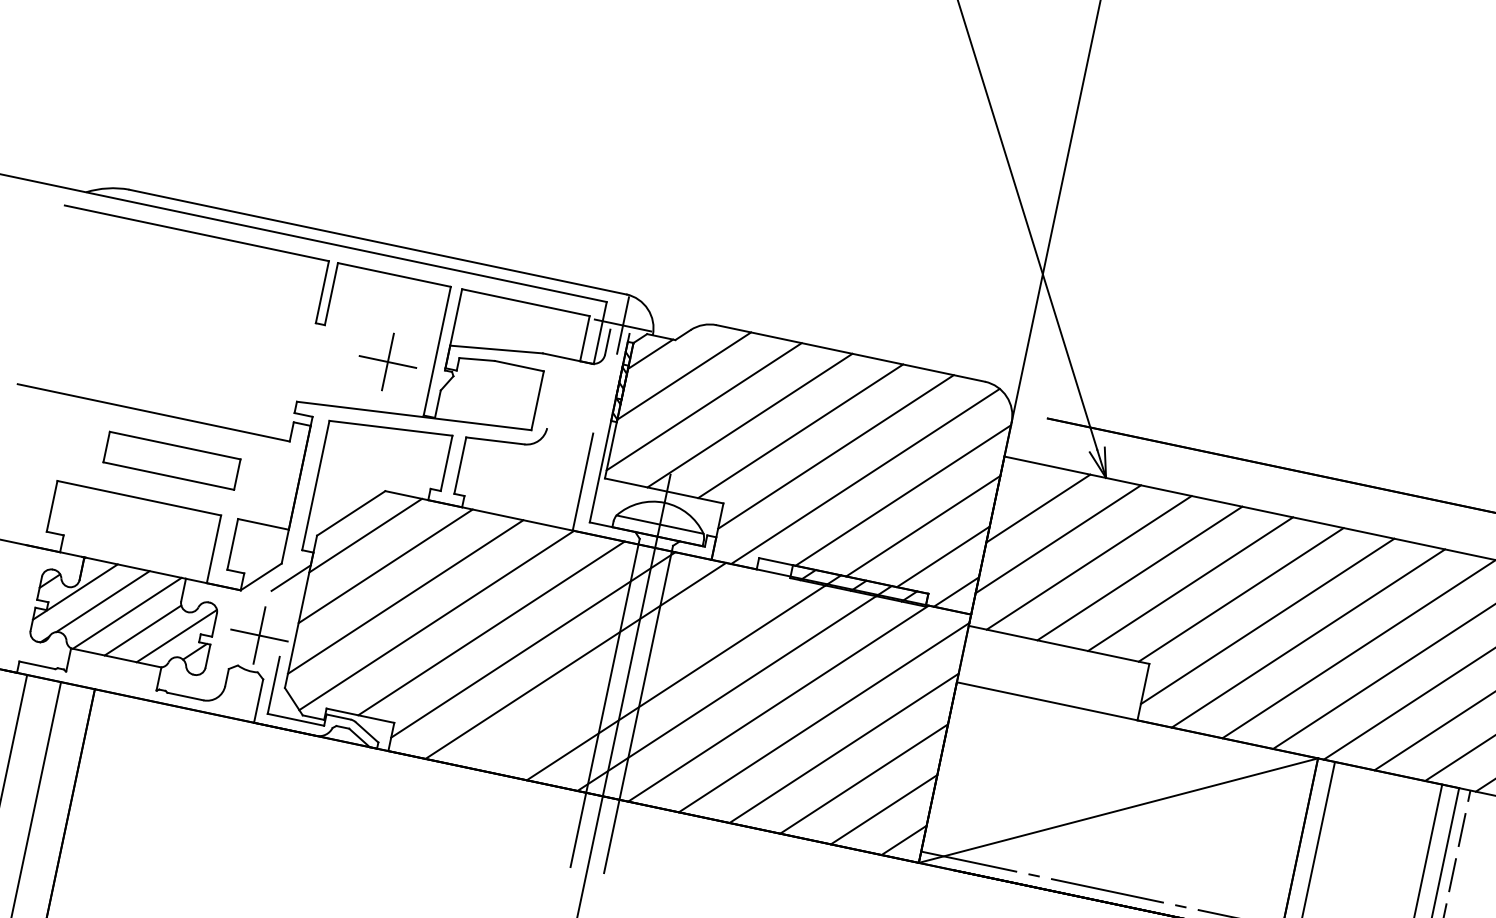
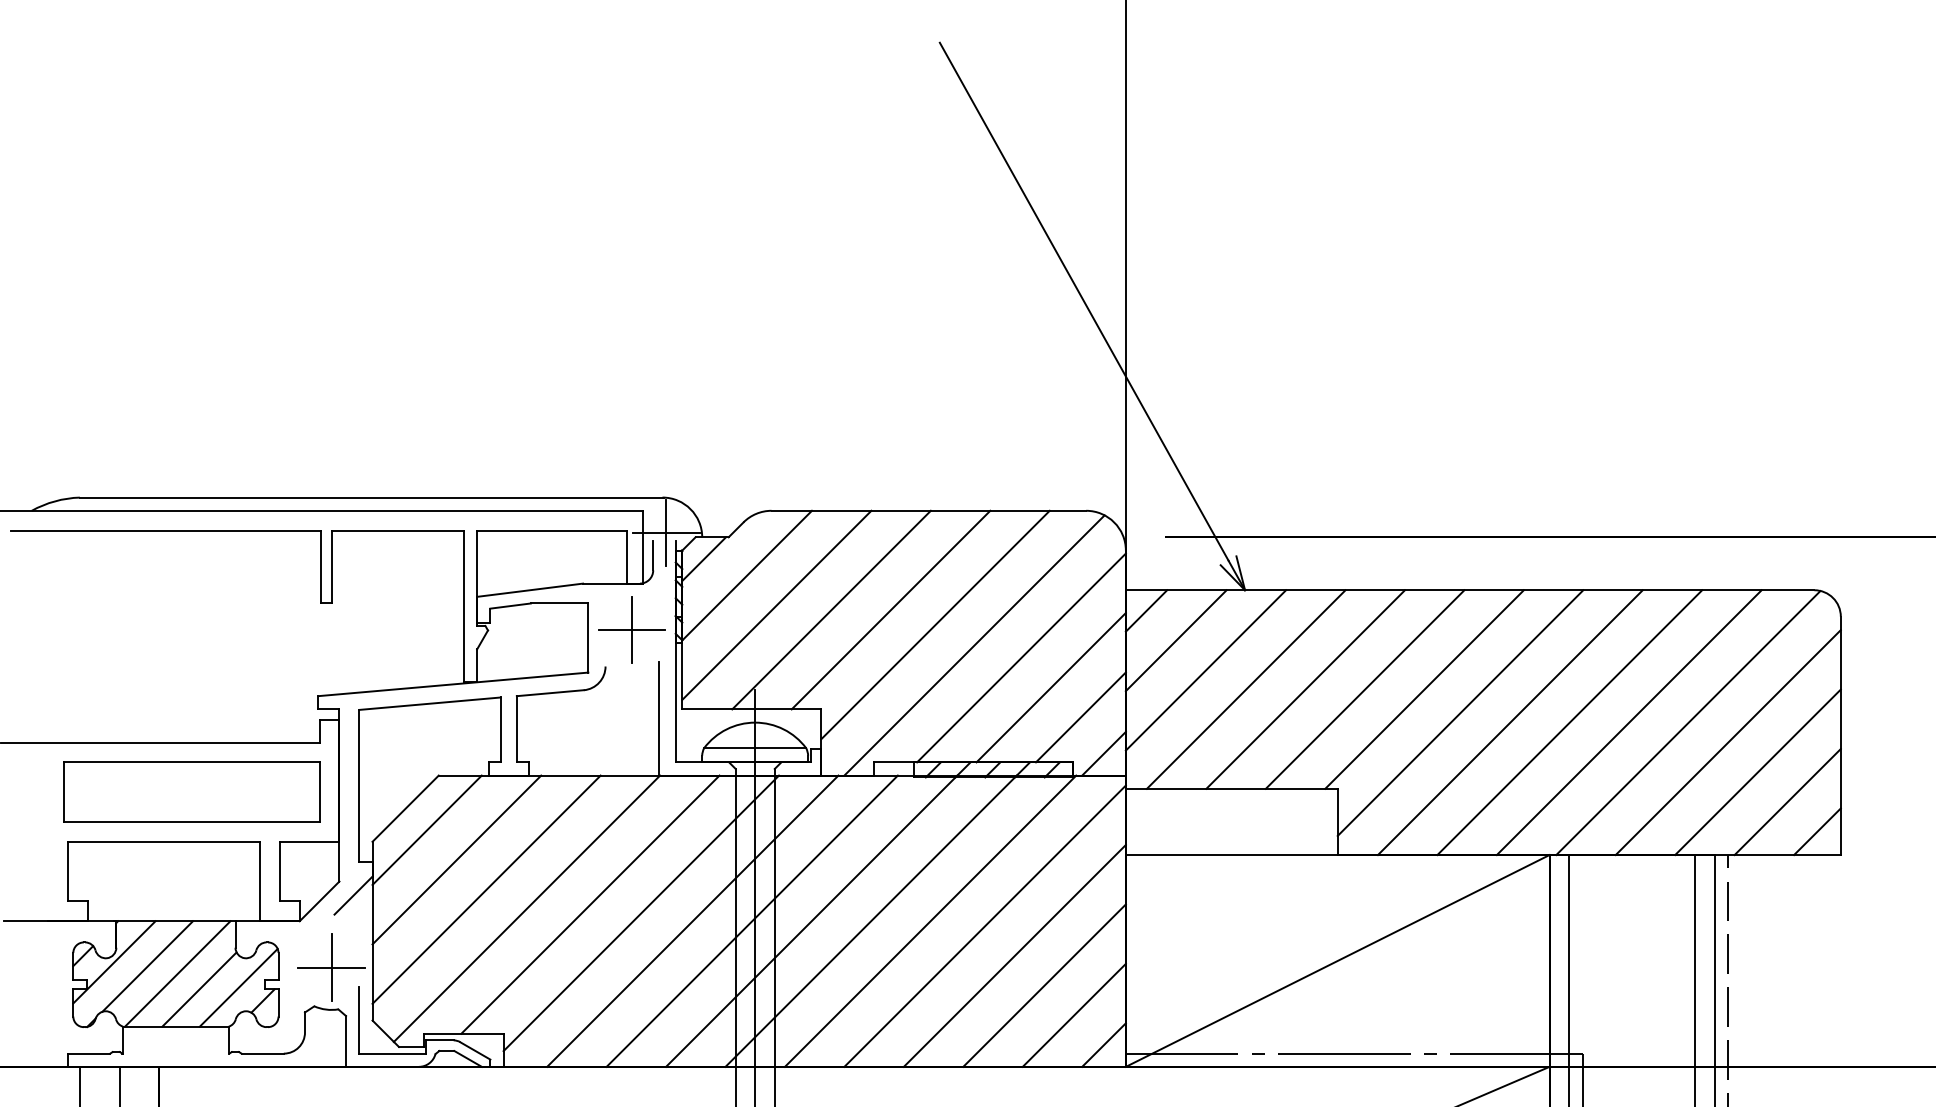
part: (387, 361) -> (631, 629), moved
part: (171, 460) -> (191, 791), size x1.67
line: (1018, 477) -> (1146, 610), added
line: (625, 670) -> (751, 920), added

